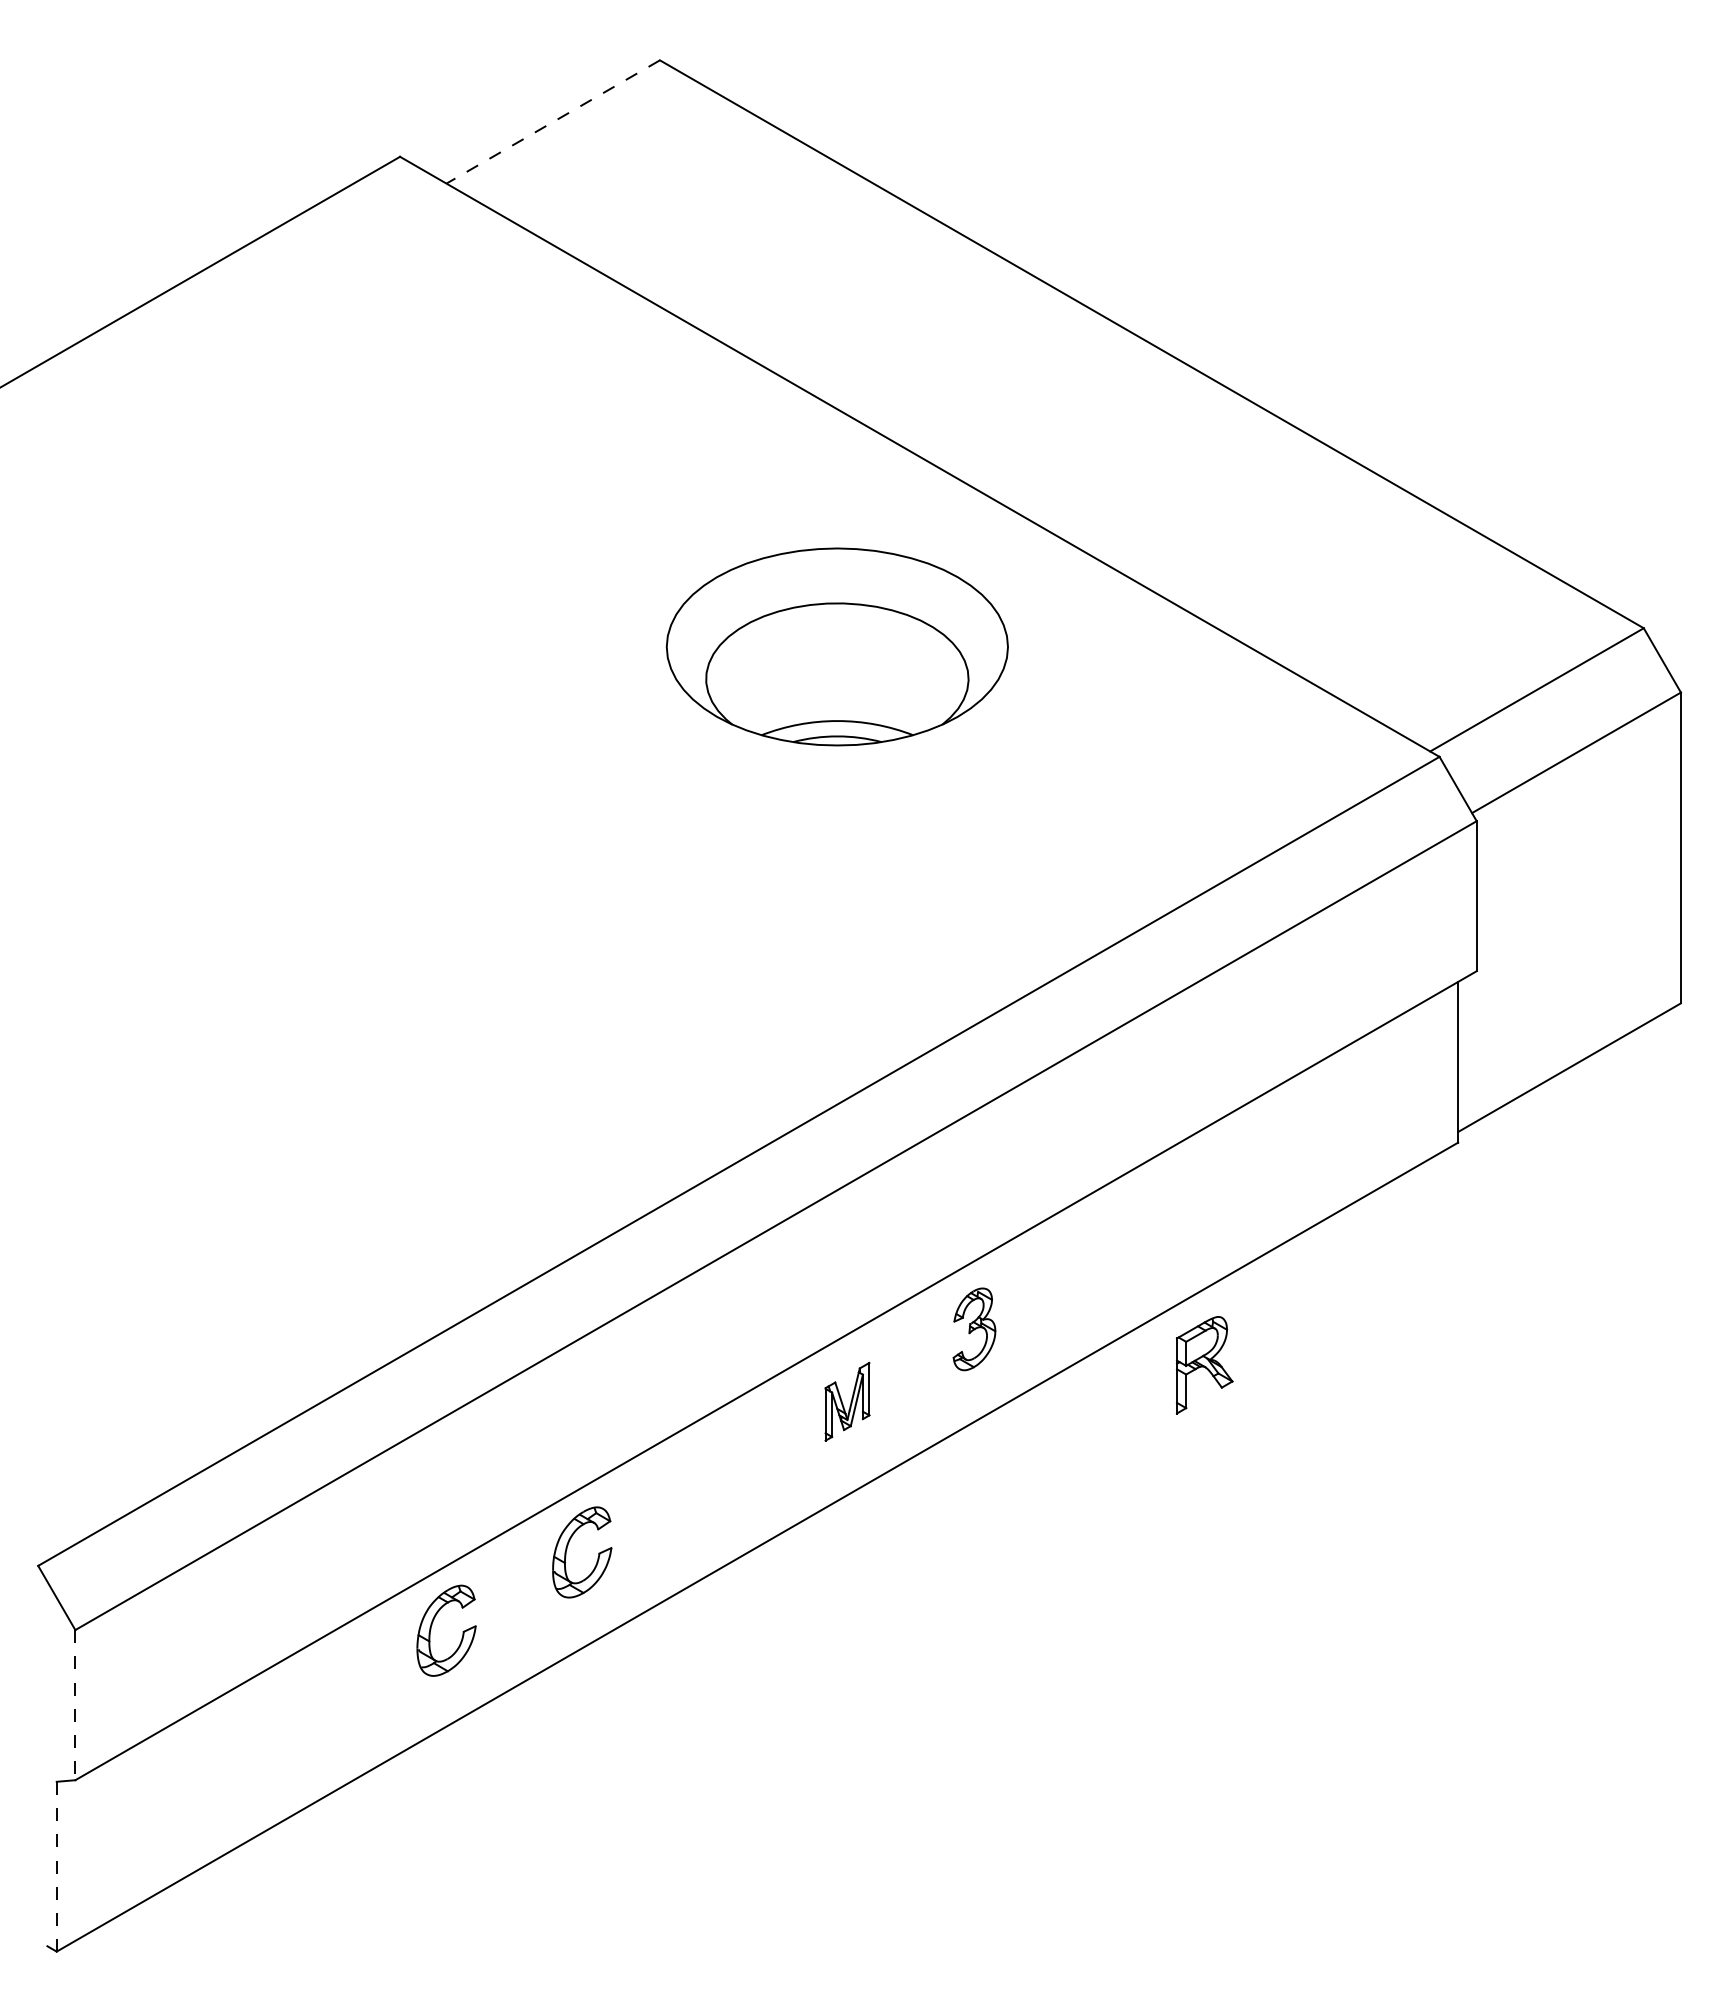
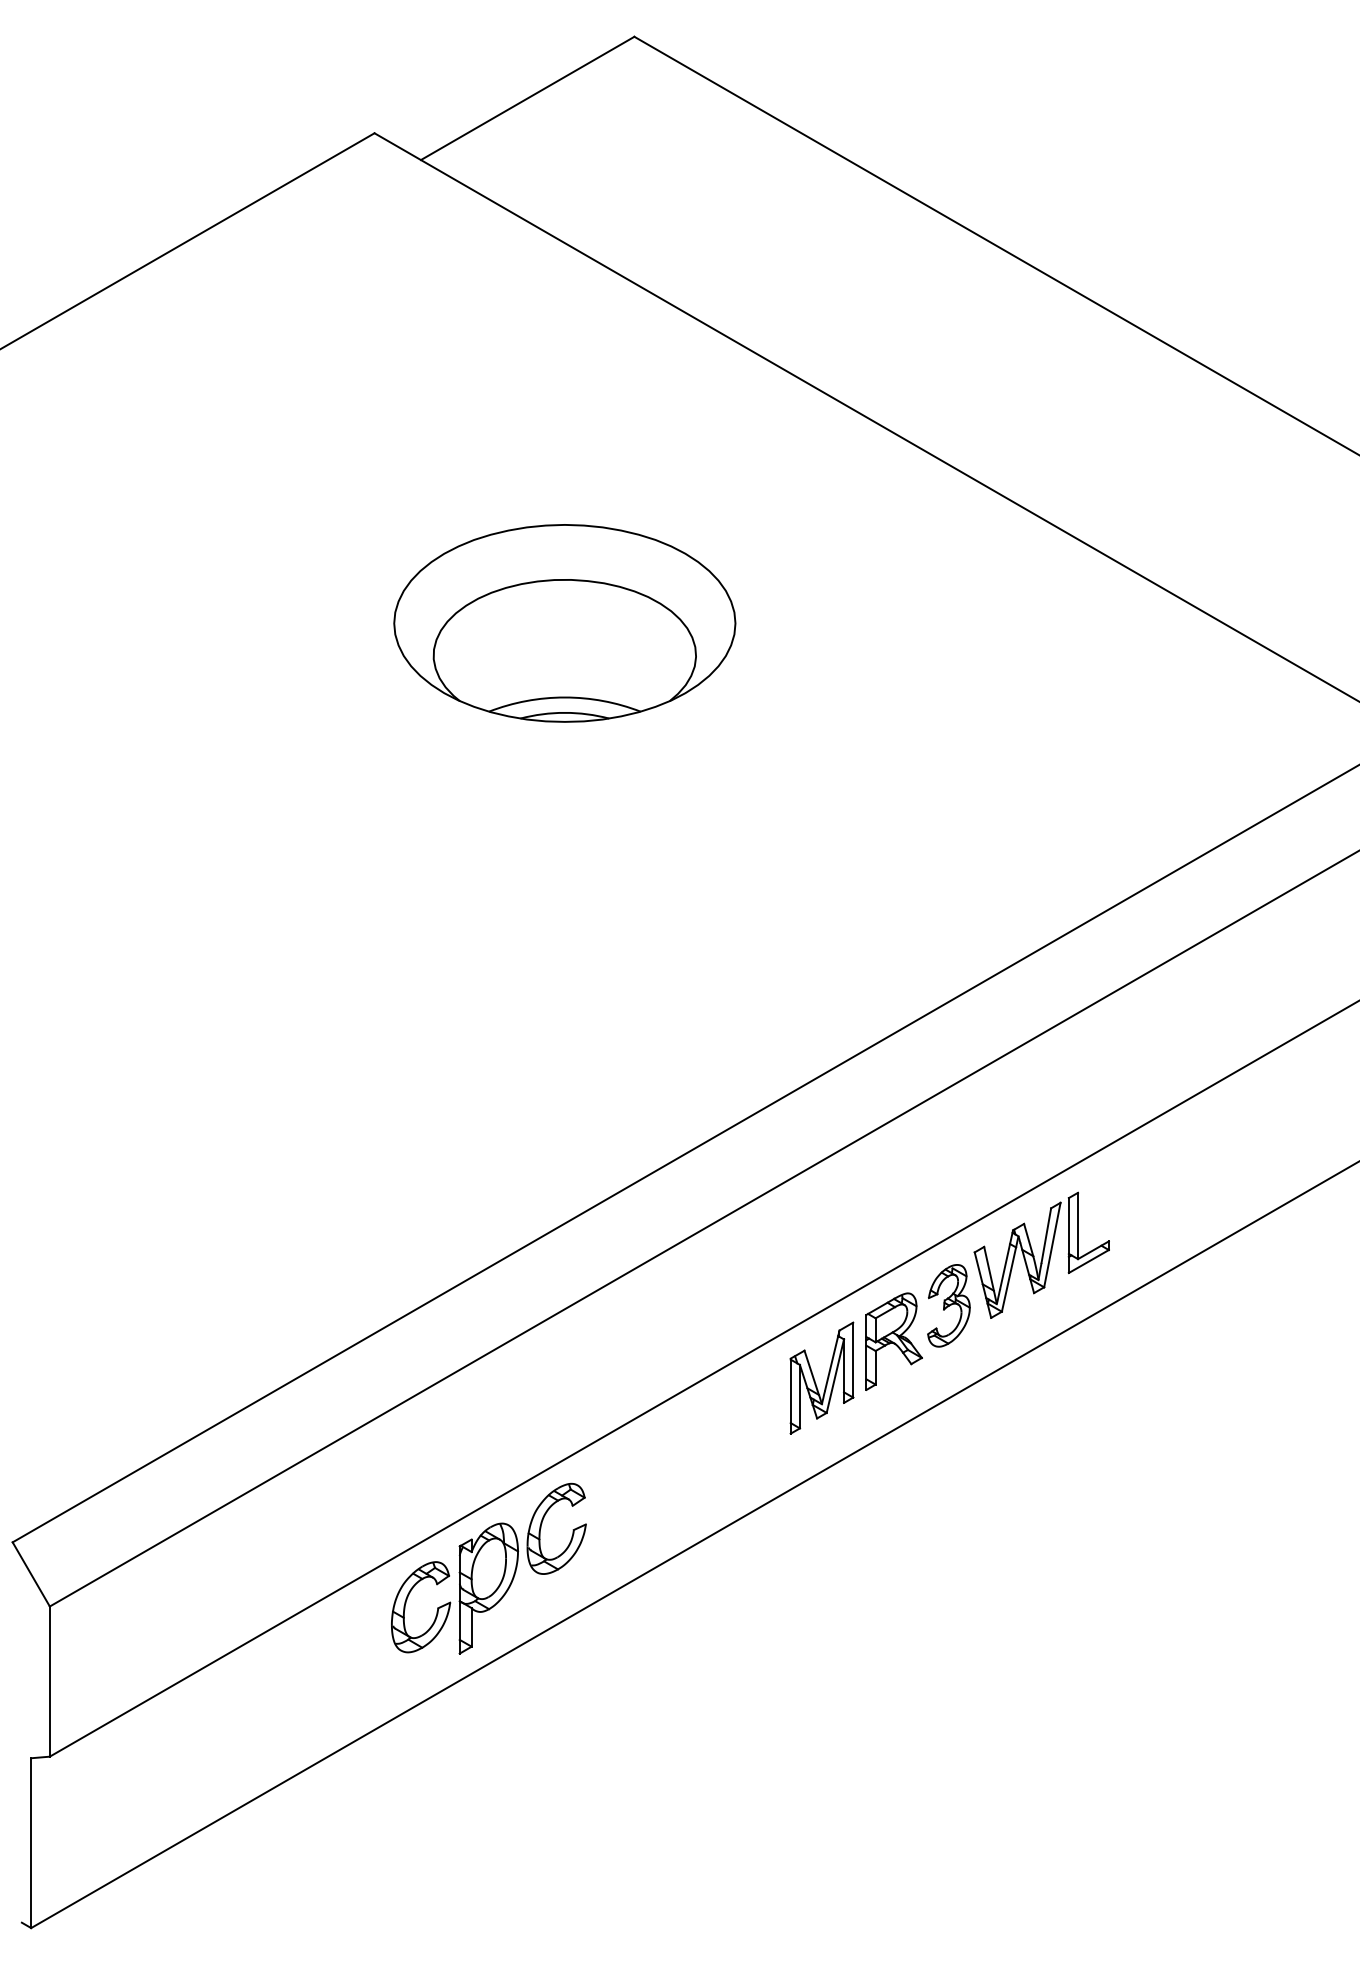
line: (552, 122) -> (526, 98), dashed -> solid
part: (836, 646) -> (563, 622), moved
part: (1067, 1278) -> (1041, 1254), added
part: (1204, 1365) -> (893, 1341), moved
part: (847, 1401) -> (821, 1377), size x1.43
part: (514, 1612) -> (488, 1588), added
line: (75, 1705) -> (49, 1681), dashed -> solid
line: (56, 1866) -> (30, 1842), dashed -> solid

